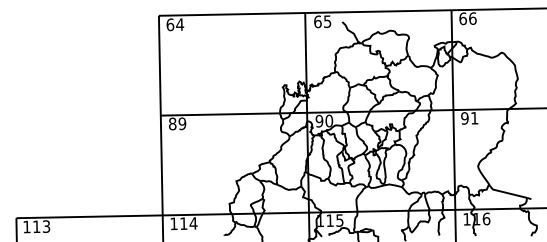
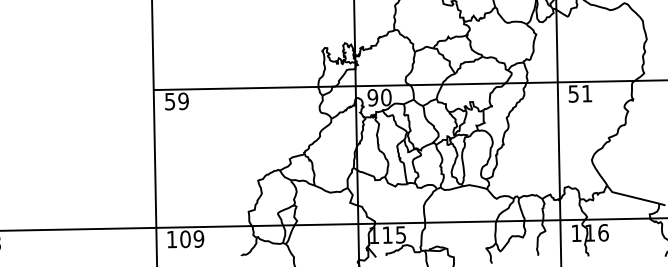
text: (464, 118) -> (573, 94), 91 -> 51
text: (172, 123) -> (169, 100), 89 -> 59
text: (188, 223) -> (191, 239), 114 -> 109

